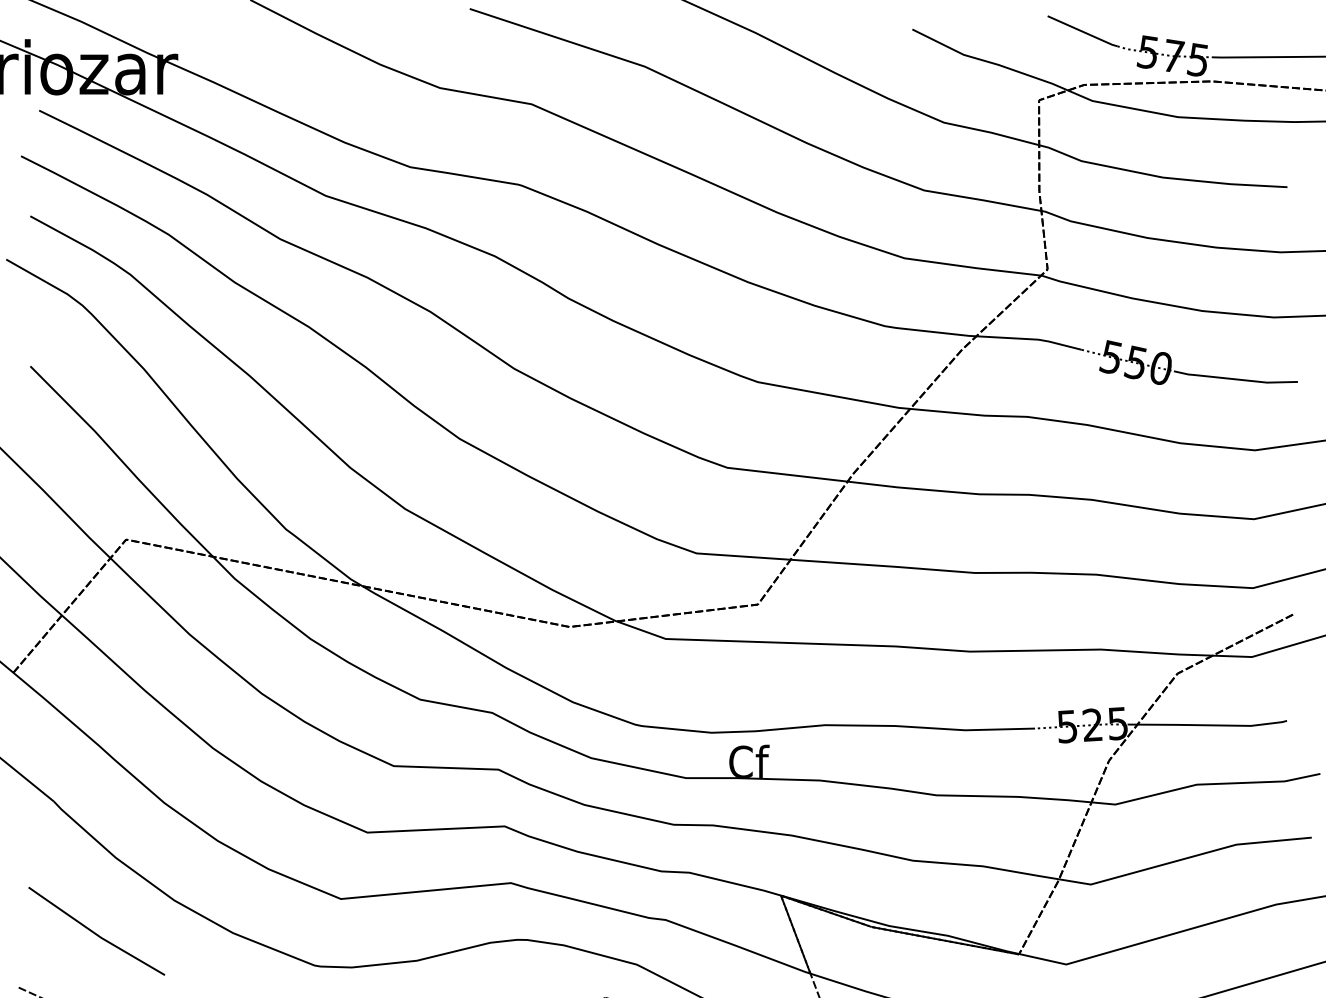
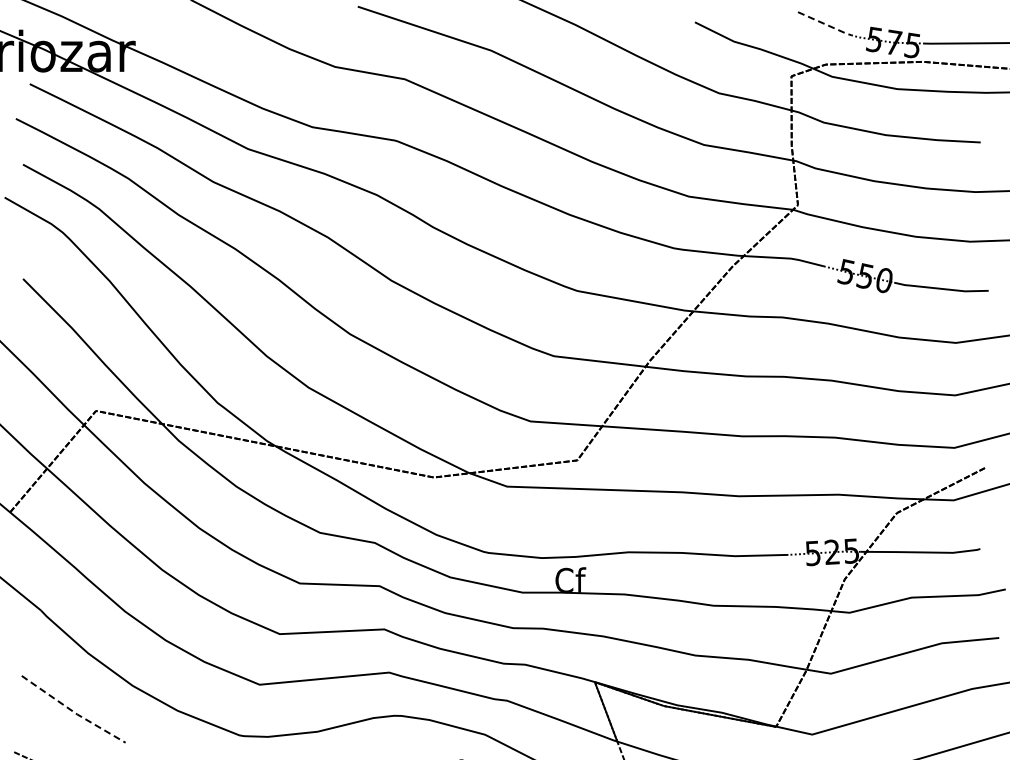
line: (1083, 32) -> (825, 24), solid -> dashed
line: (96, 934) -> (73, 711), solid -> dashed

